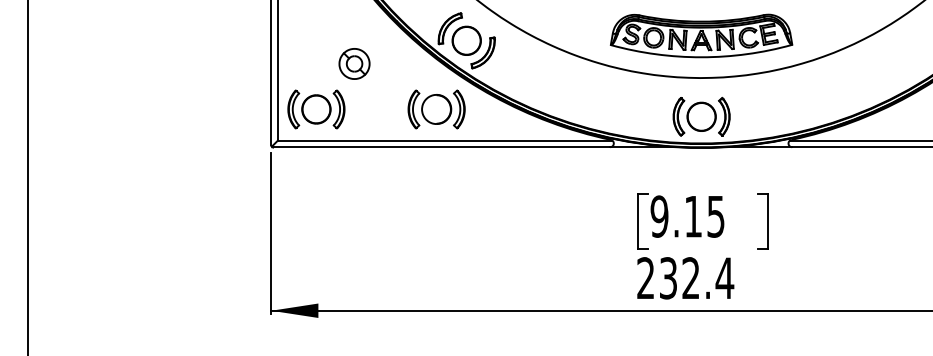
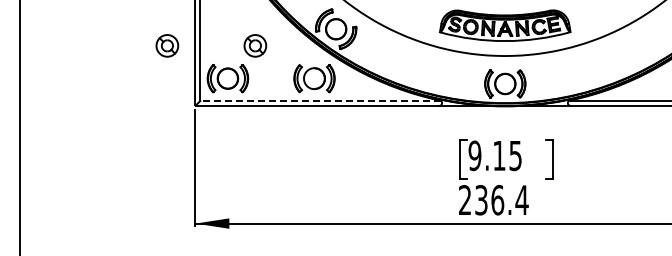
part: (232, 63) -> (167, 45), added
line: (444, 141) -> (320, 101), solid -> dashed
text: (690, 278) -> (497, 200), 232.4 -> 236.4

